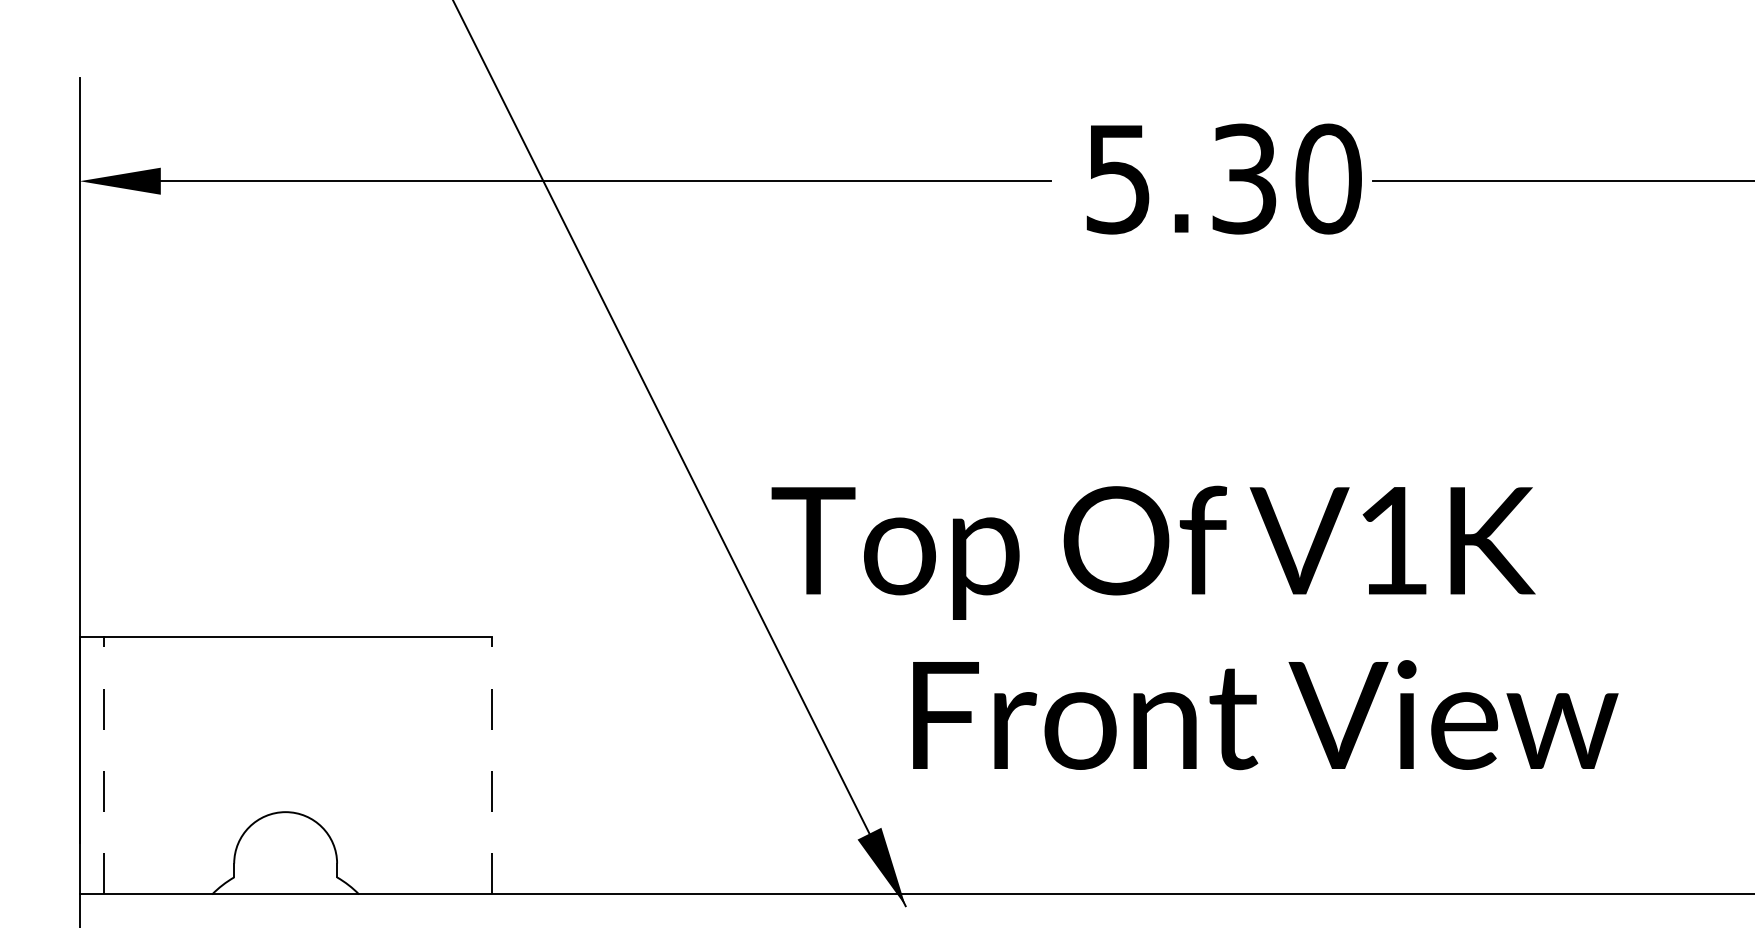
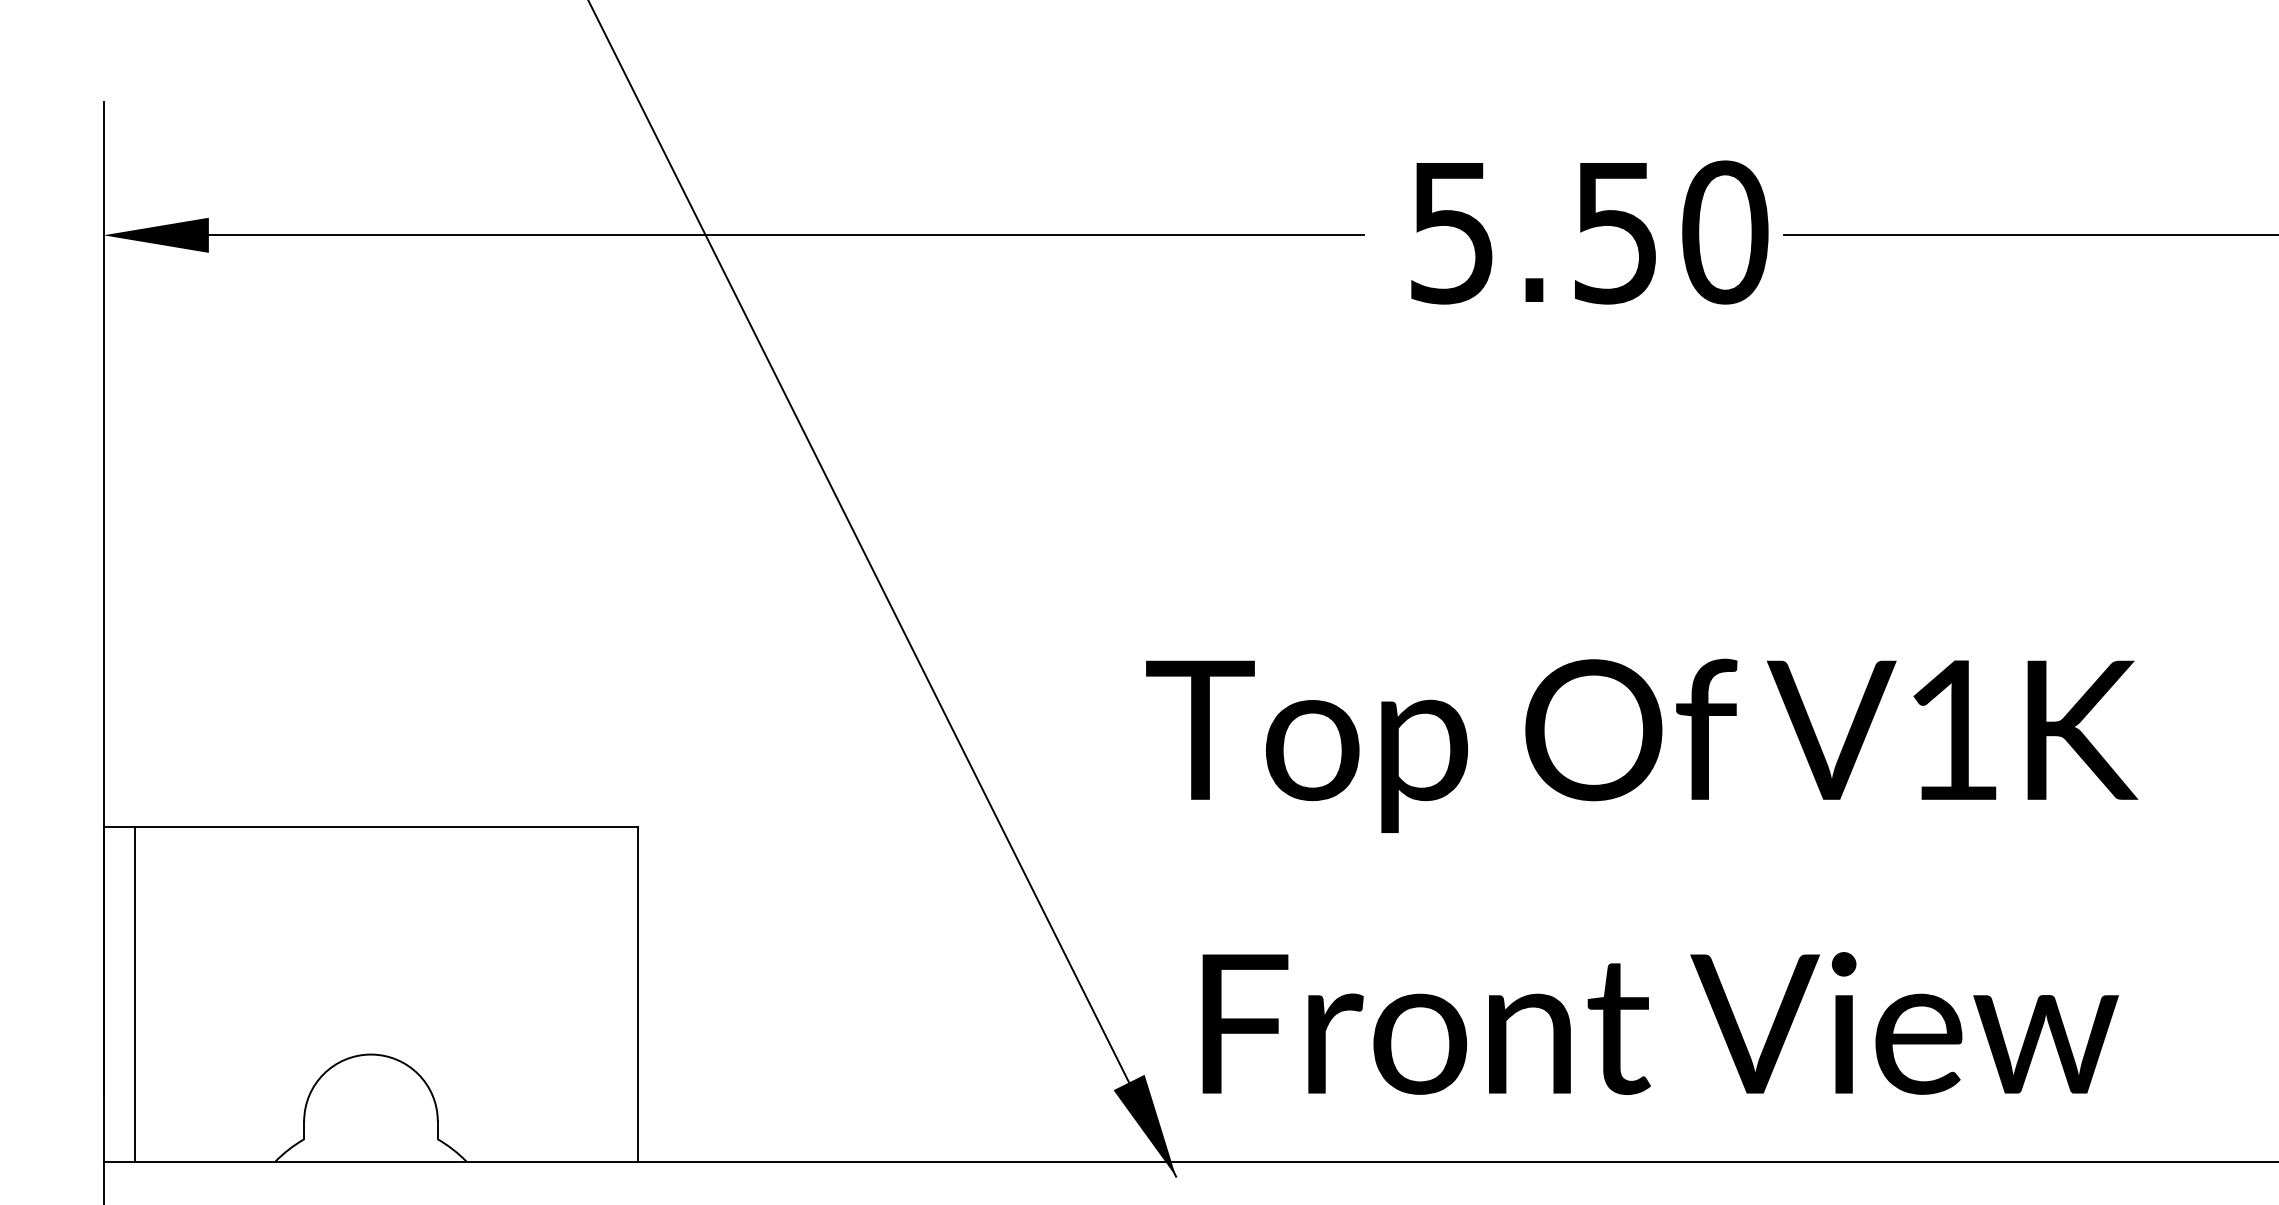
text: (1244, 179) -> (1615, 232), 5.30 -> 5.50
text: (1153, 552) -> (1642, 745), moved
text: (1265, 715) -> (1660, 1023), moved
line: (104, 765) -> (135, 993), dashed -> solid
line: (491, 765) -> (638, 993), dashed -> solid

